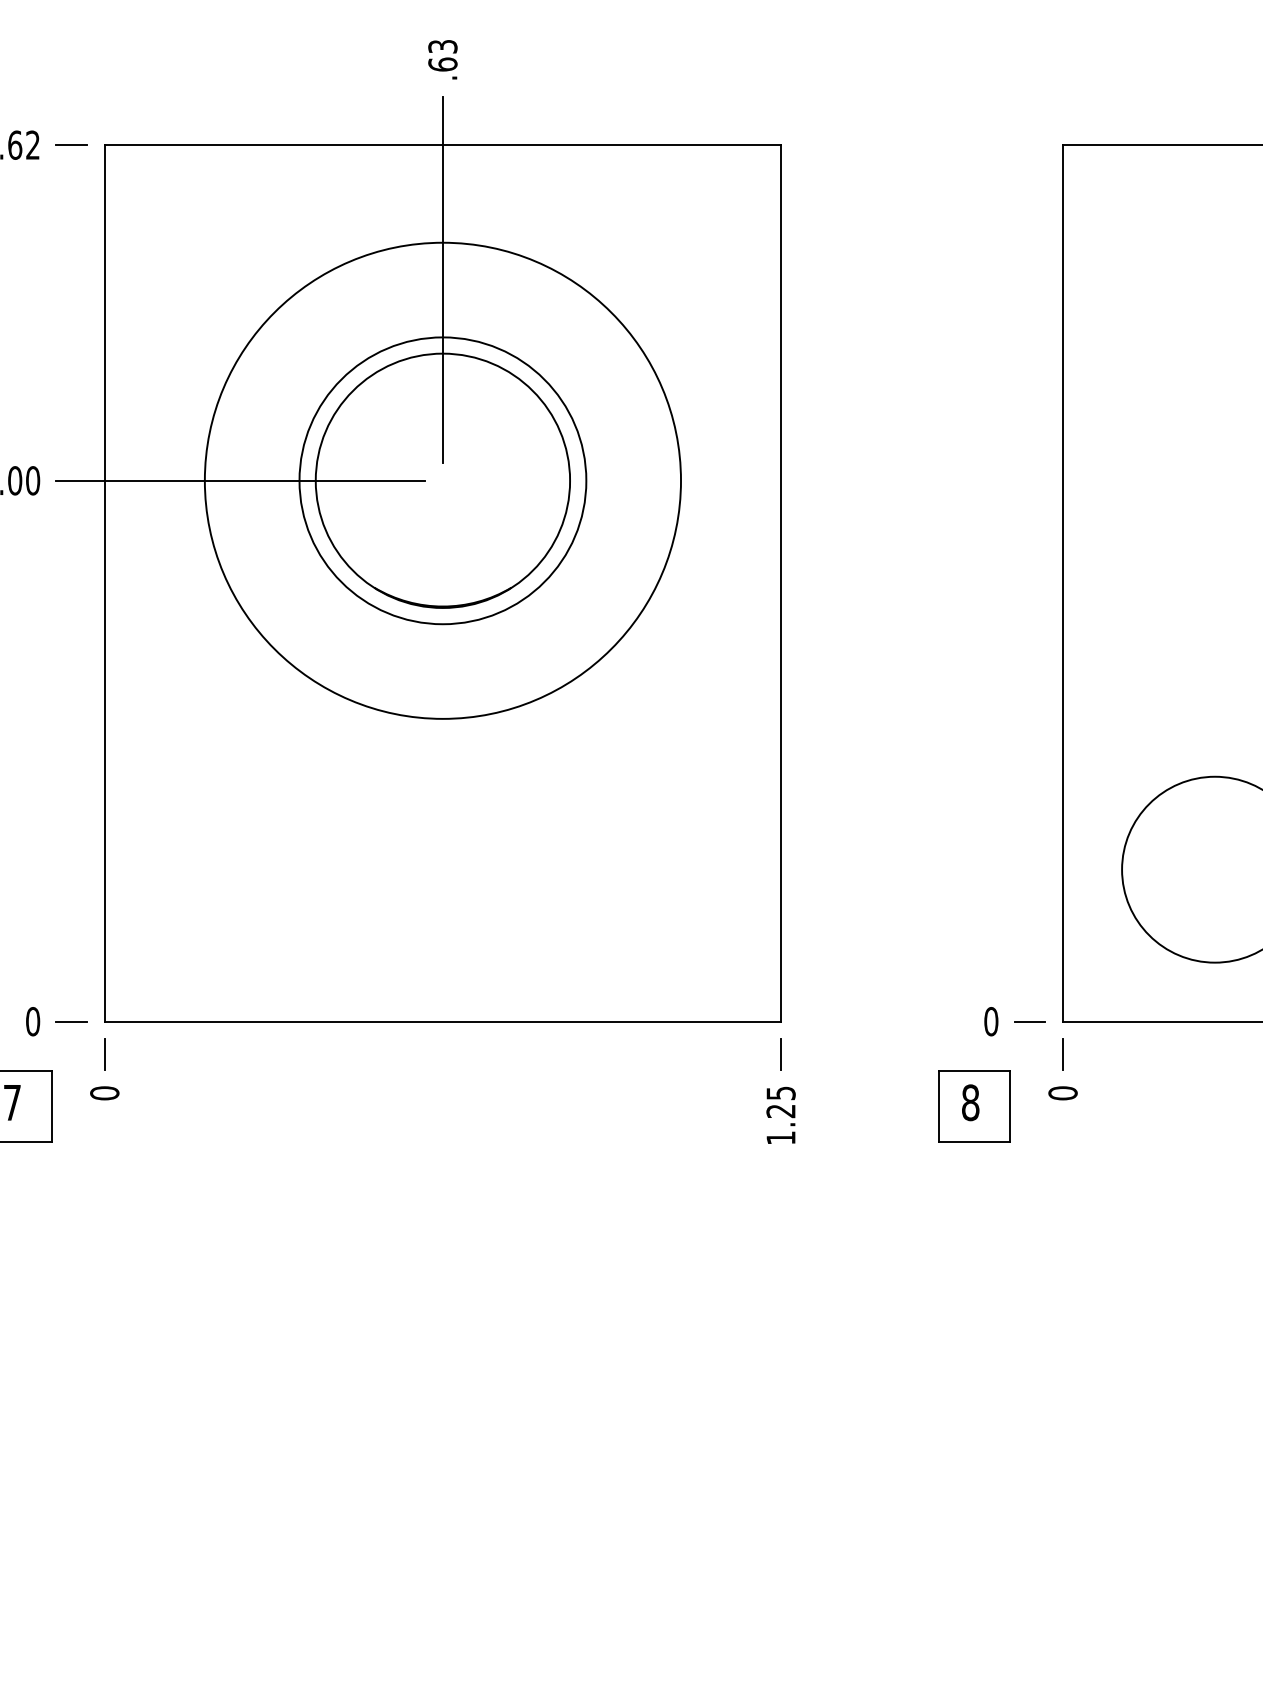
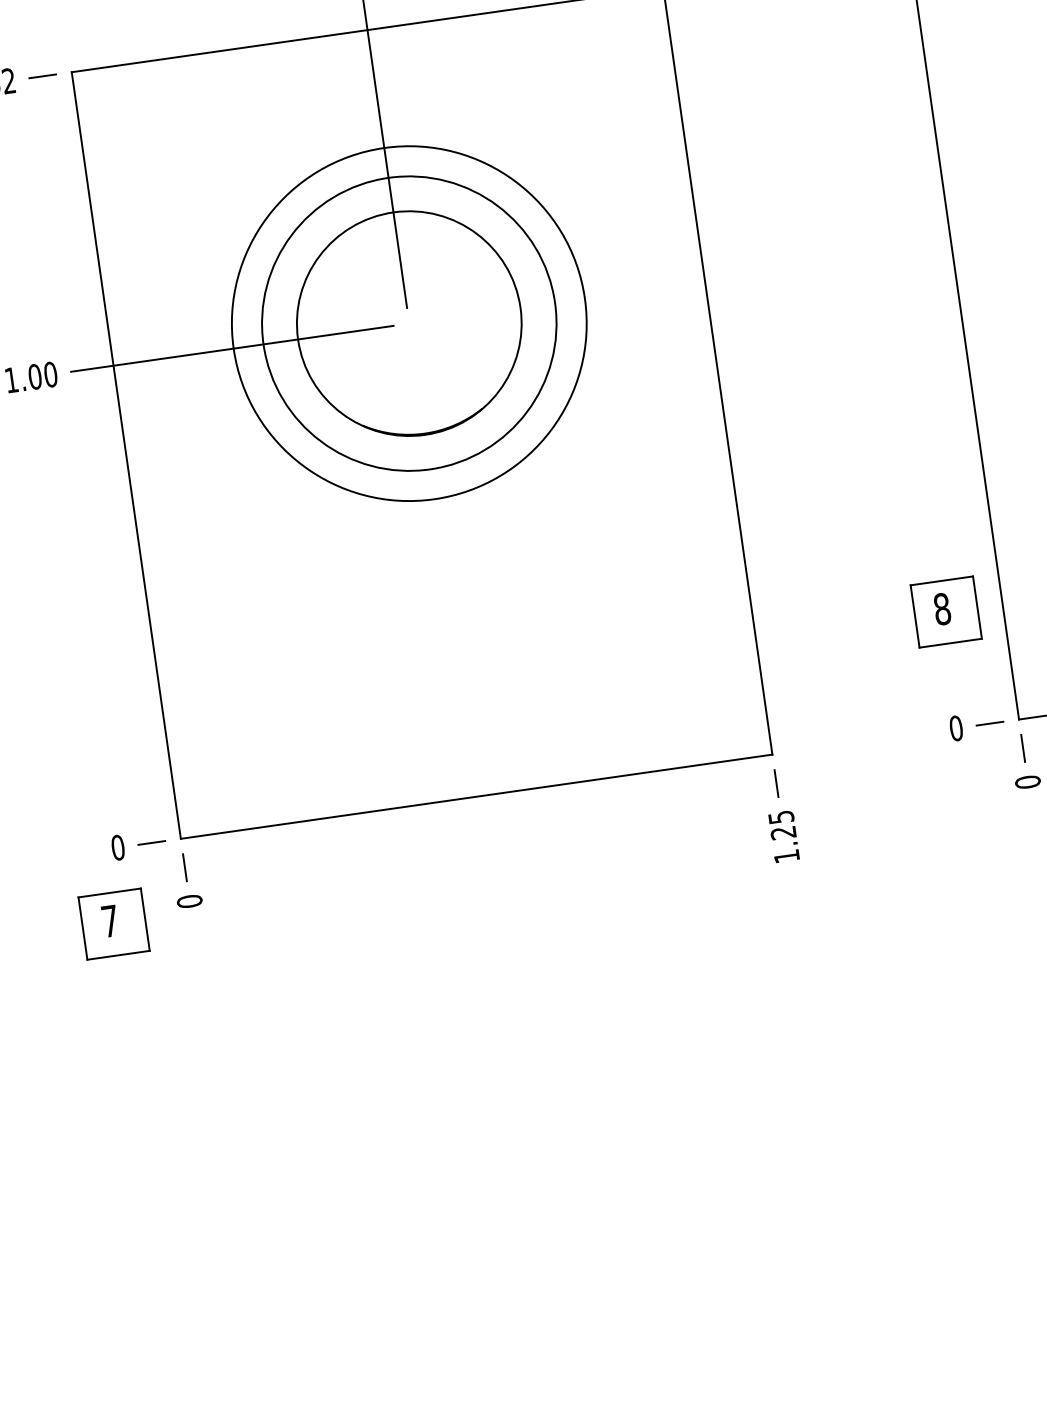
circle: (442, 480) -> (408, 323), size x0.7
circle: (442, 480) -> (408, 323), size x1.4
part: (974, 1106) -> (946, 611), moved

